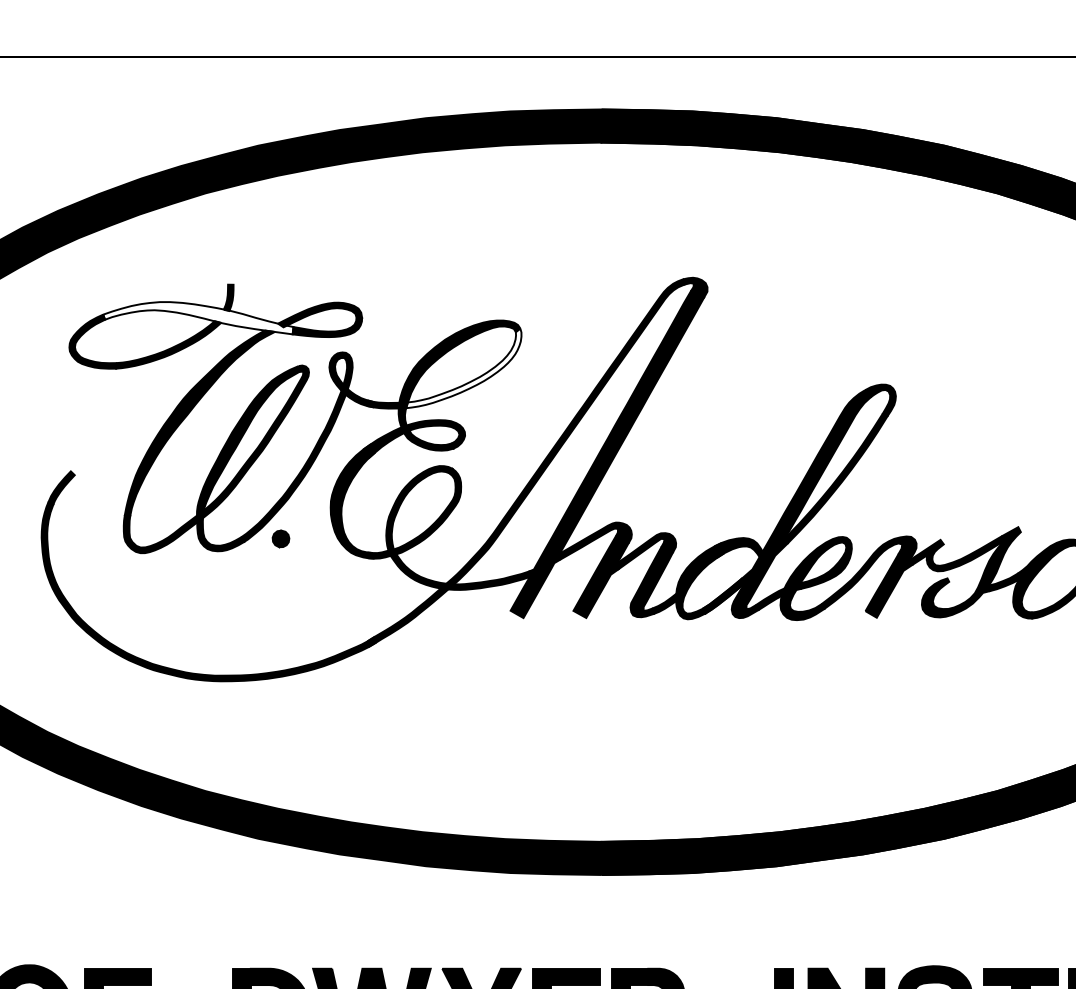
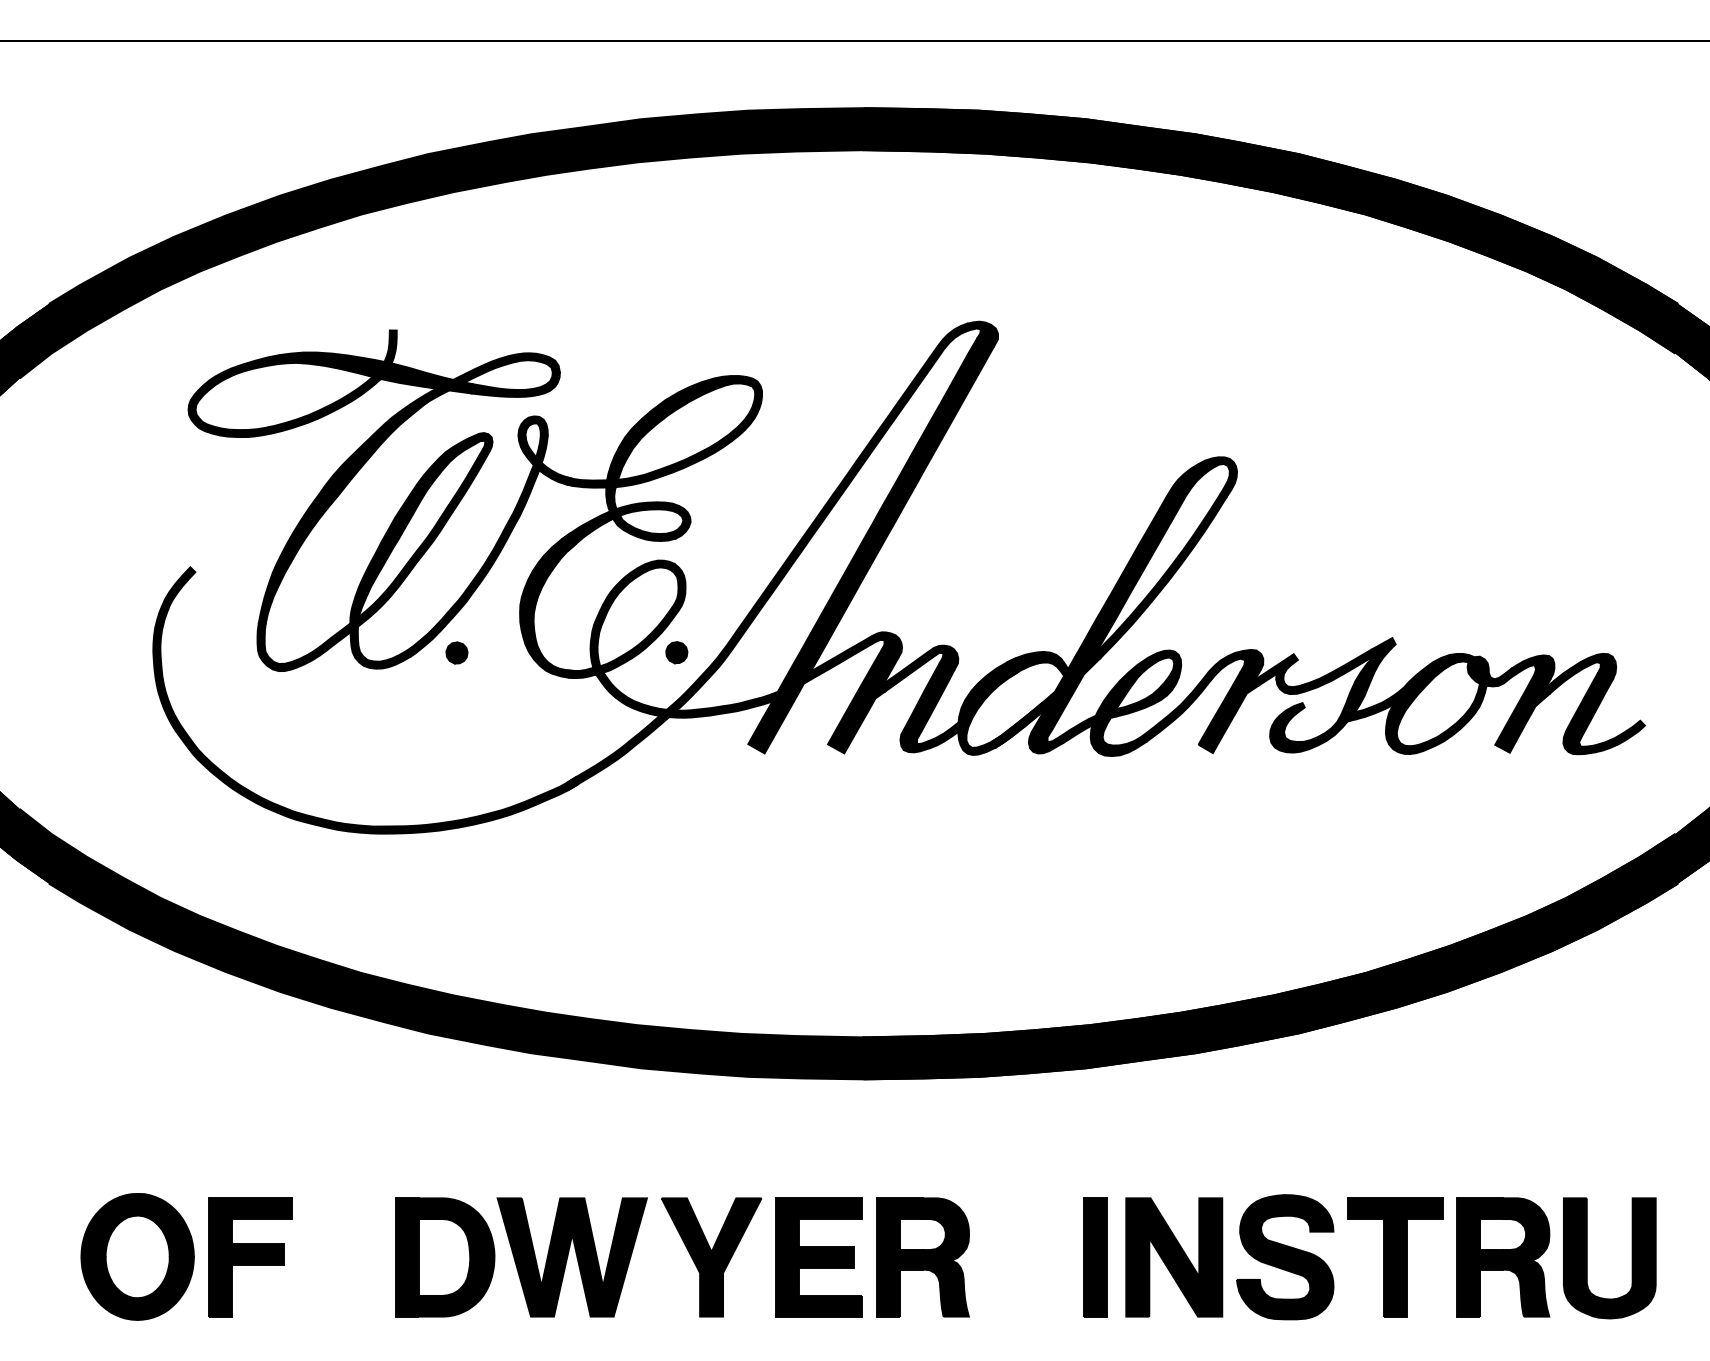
fill: (197, 317) -> (351, 372), added
fill: (463, 368) -> (688, 436), added
part: (454, 538) -> (676, 652), added

